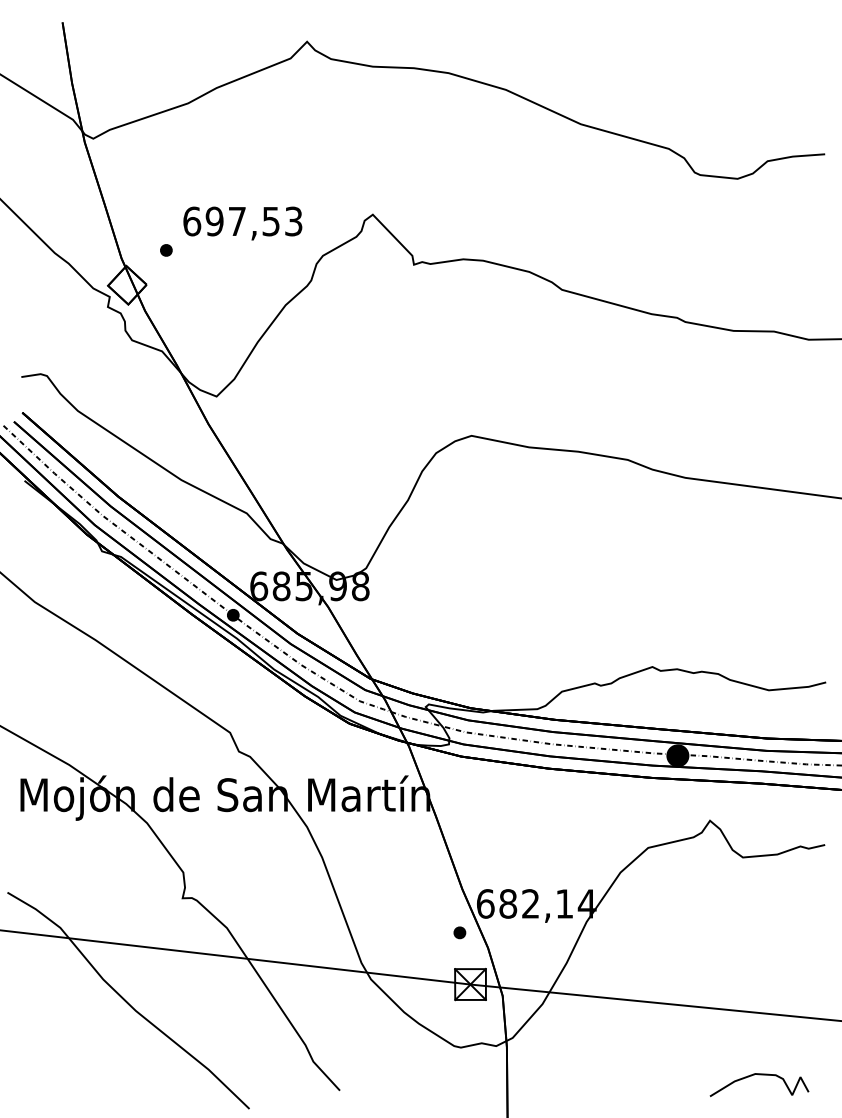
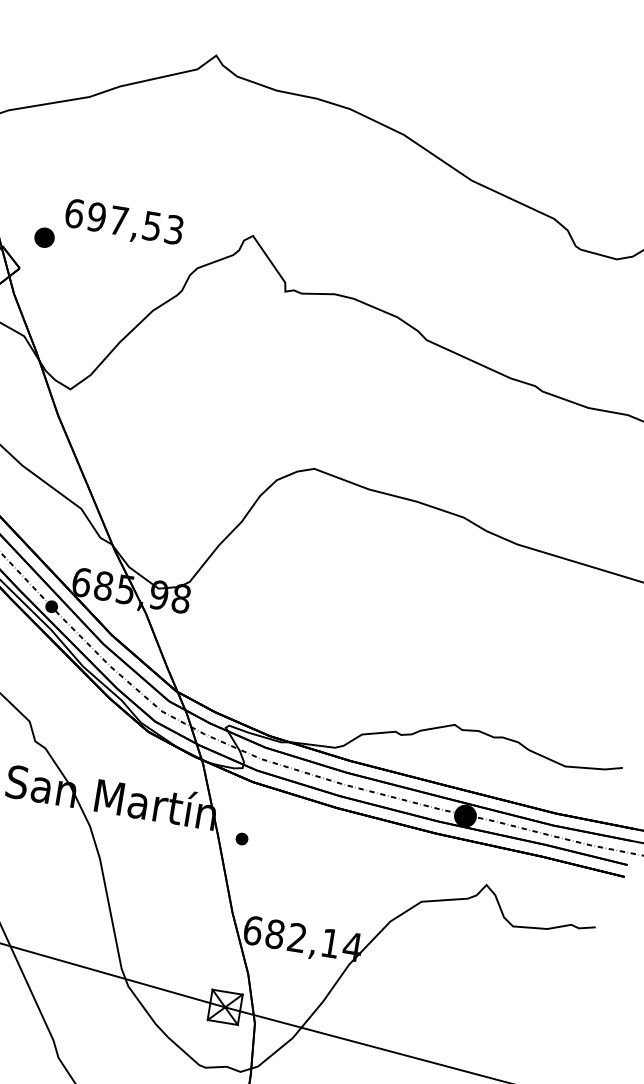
part: (166, 250) -> (44, 237), size x1.6
part: (459, 932) -> (241, 838), moved

